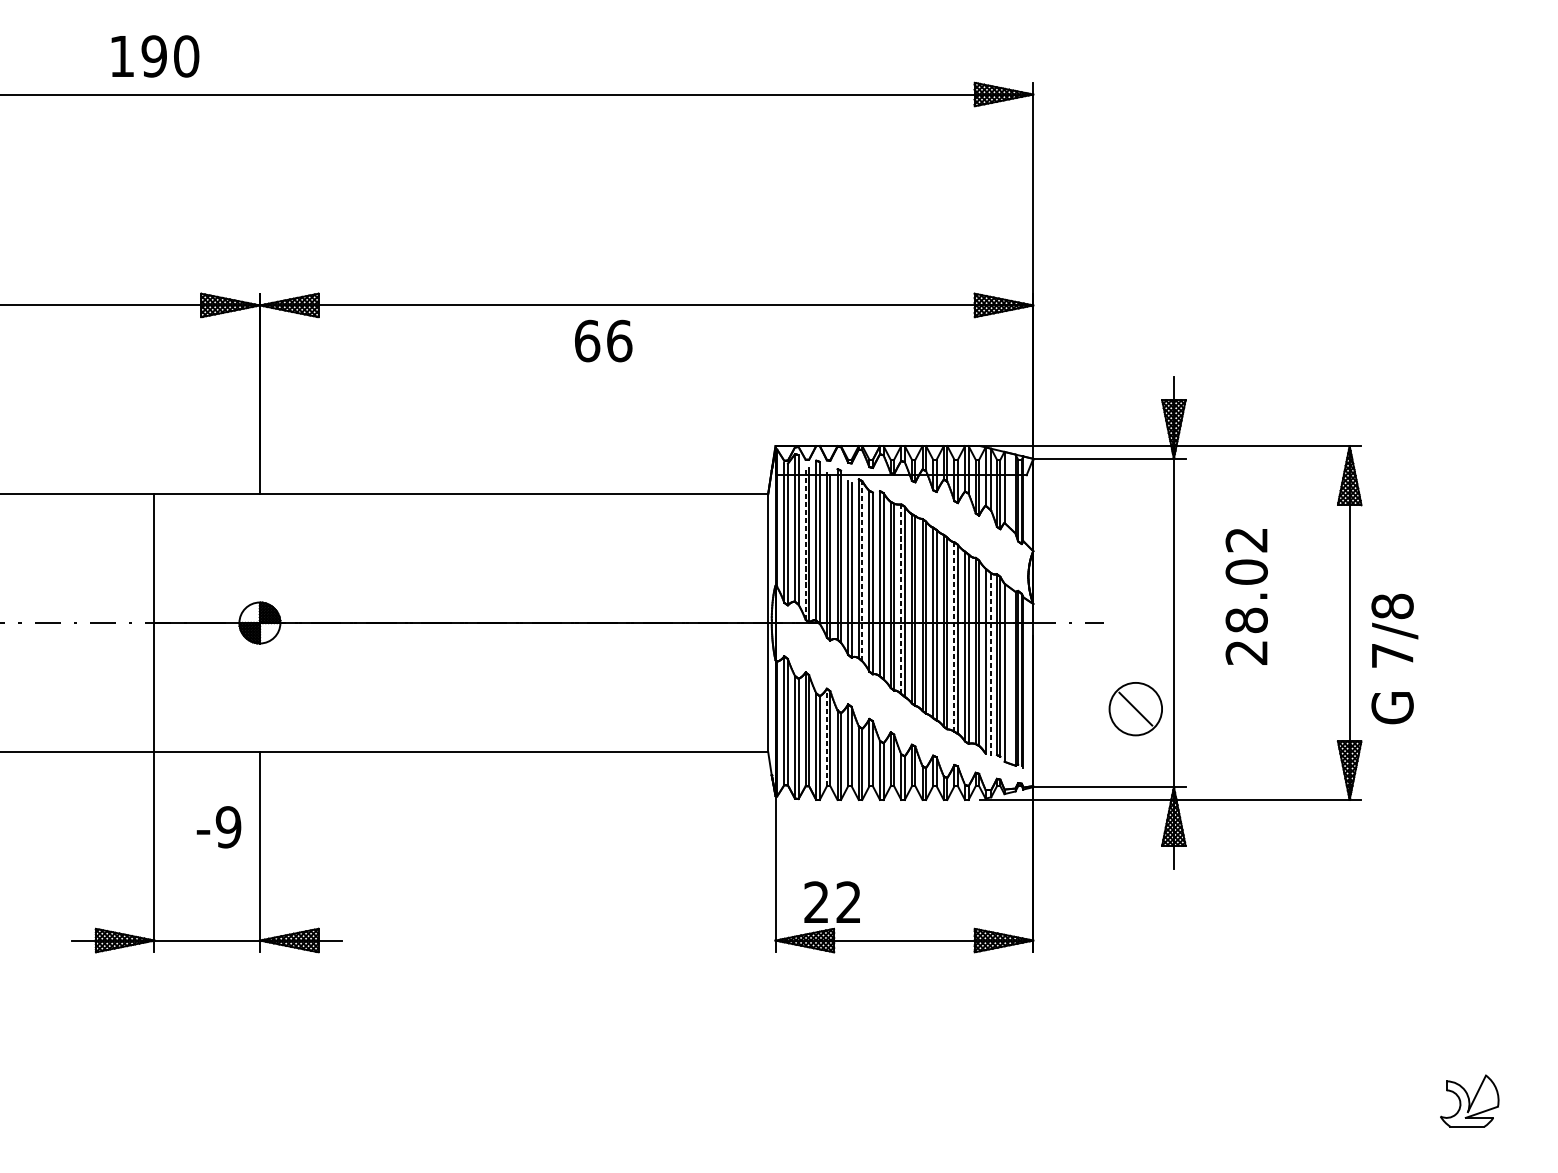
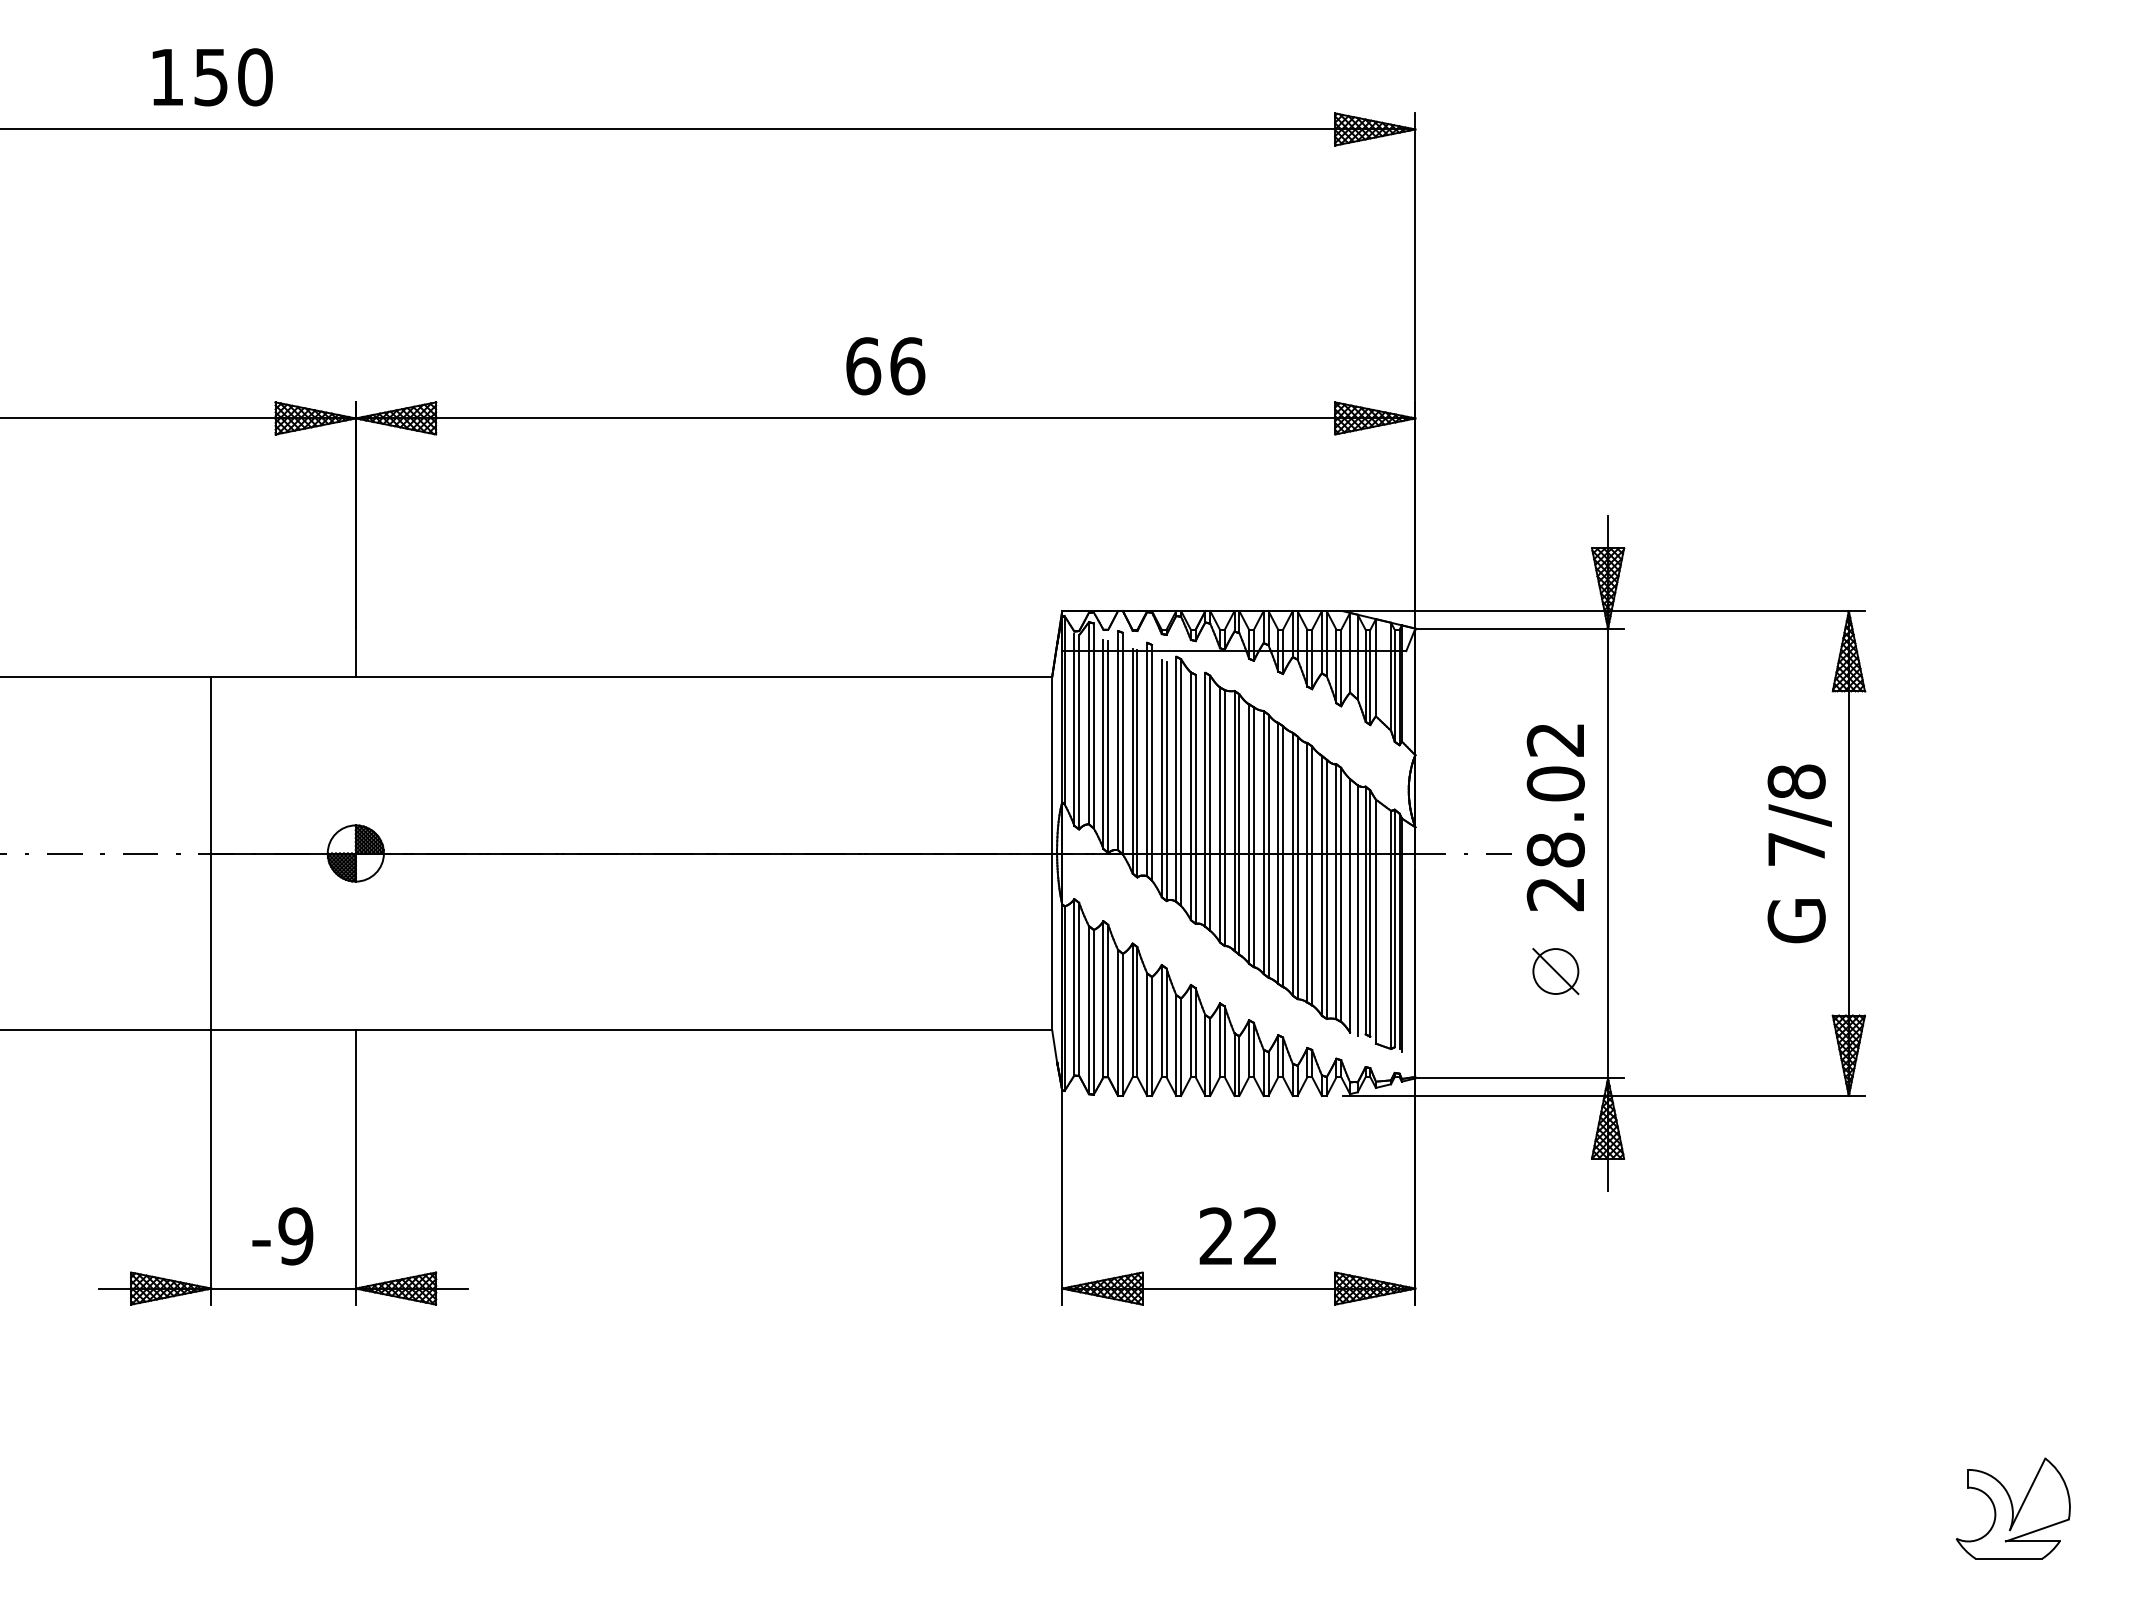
text: (153, 56) -> (210, 77), 190 -> 150
text: (603, 341) -> (885, 366), moved
line: (805, 543) -> (1103, 744), dashed -> solid
line: (862, 571) -> (1181, 782), dashed -> solid
text: (1246, 596) -> (1555, 817), moved
line: (901, 598) -> (1234, 820), dashed -> solid
line: (954, 636) -> (1307, 872), dashed -> solid
text: (1394, 658) -> (1799, 853), moved
line: (991, 664) -> (1357, 910), dashed -> solid
circle: (1135, 709) -> (1555, 971), size x0.62
line: (826, 737) -> (1132, 1010), dashed -> solid
text: (218, 827) -> (282, 1236), moved
text: (831, 901) -> (1237, 1235), moved
part: (1469, 1101) -> (2012, 1508), size x1.43

